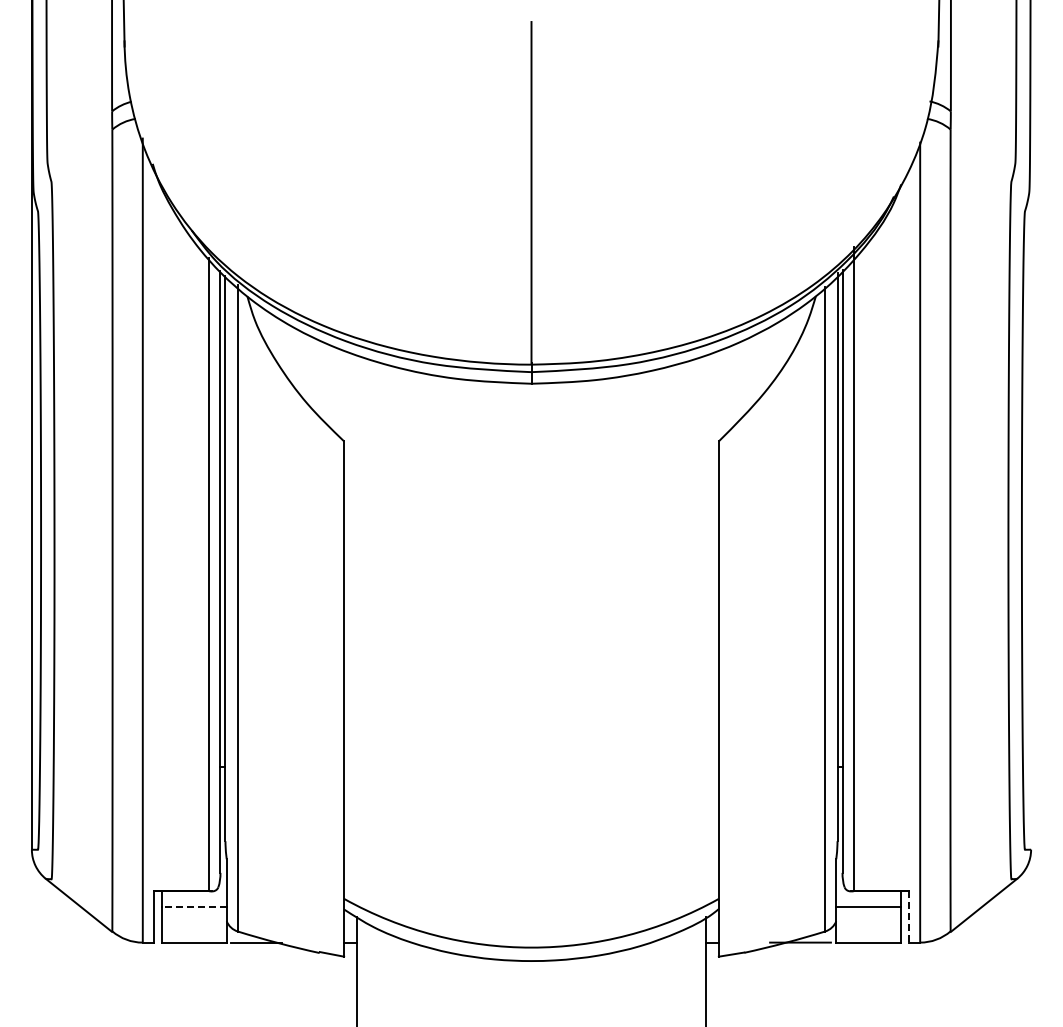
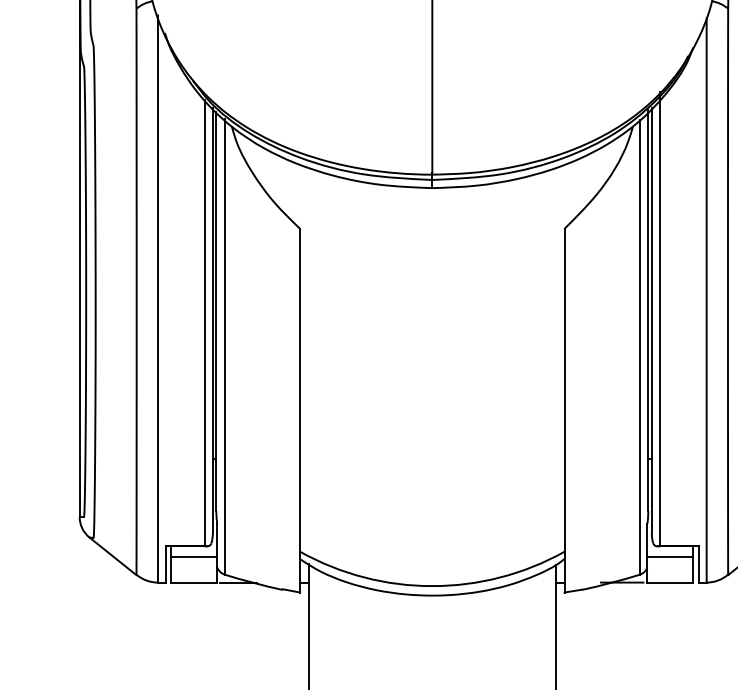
line: (193, 906) -> (193, 557), dashed -> solid
line: (908, 916) -> (698, 564), dashed -> solid

